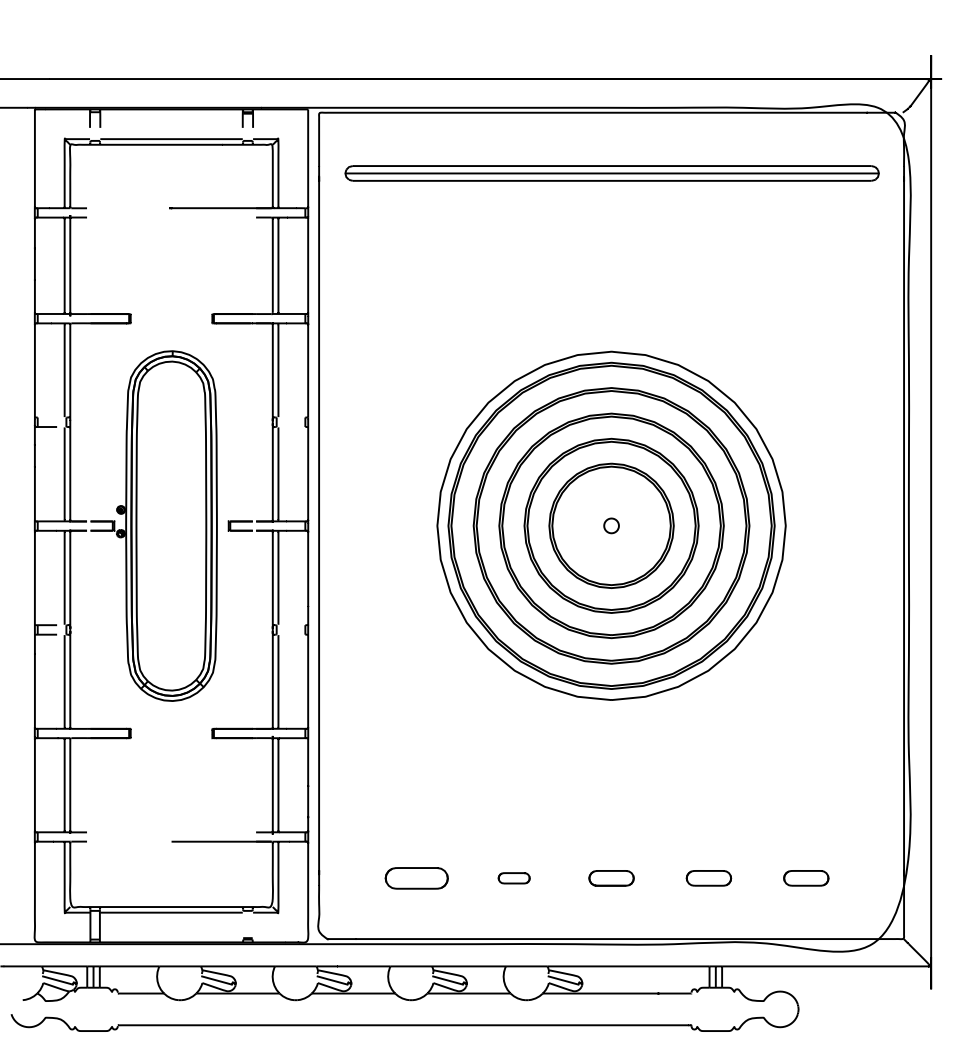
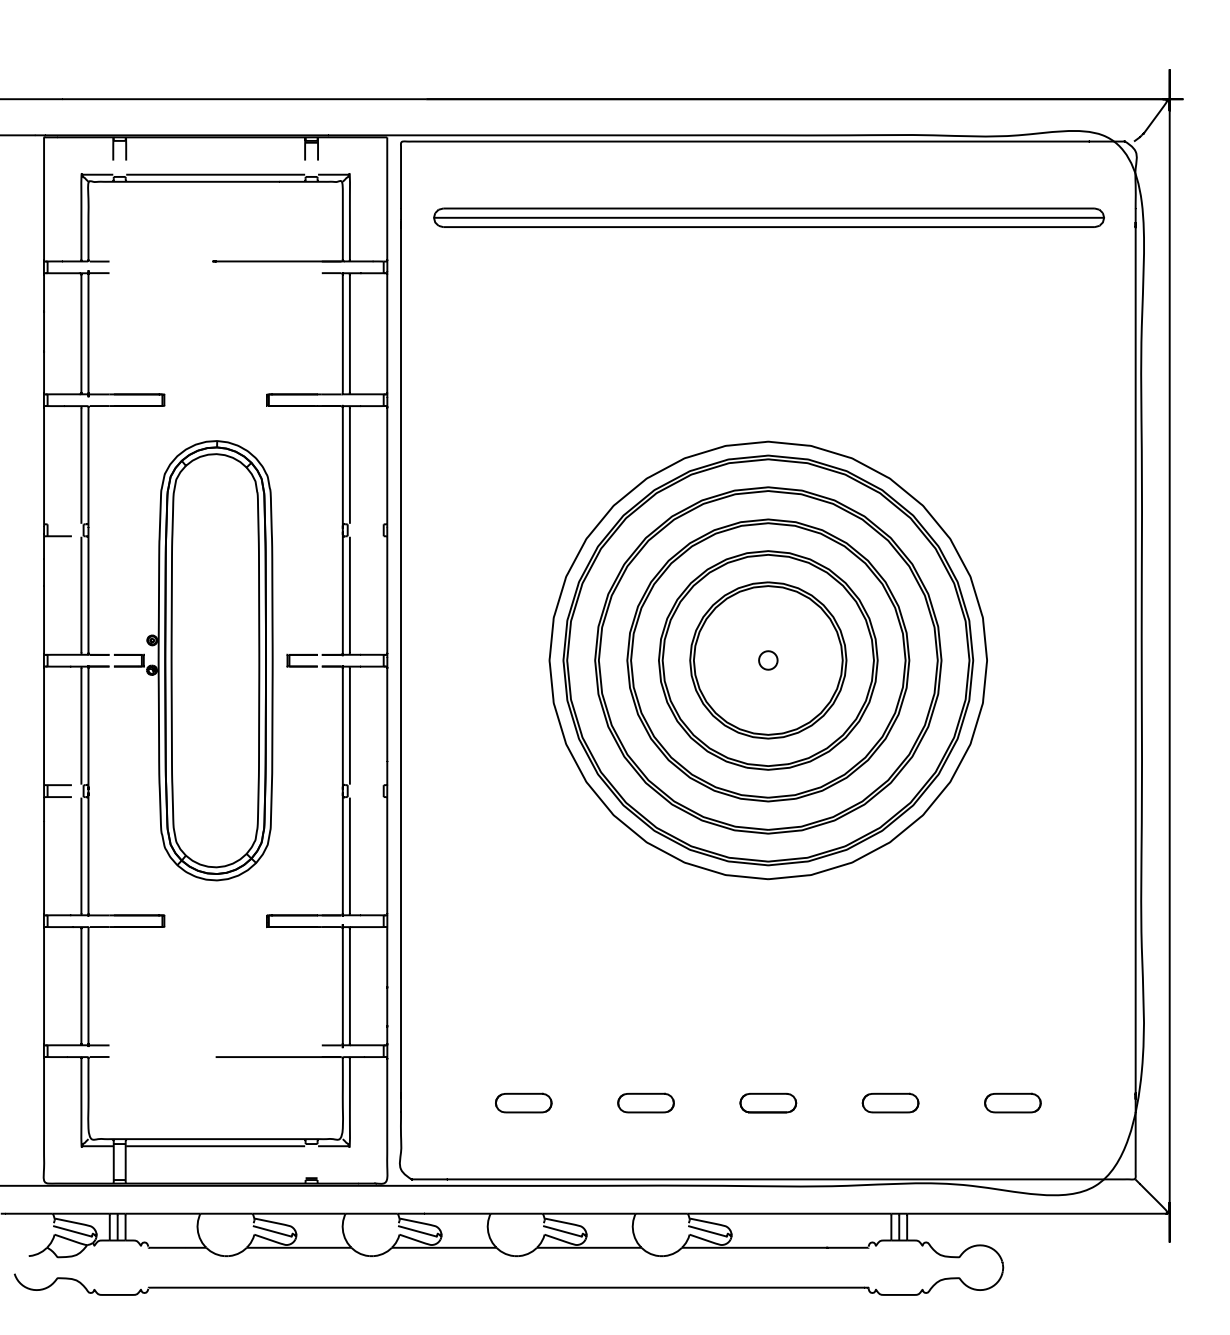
part: (416, 877) -> (523, 1102), size x0.71
part: (513, 877) -> (645, 1102), size x1.43

